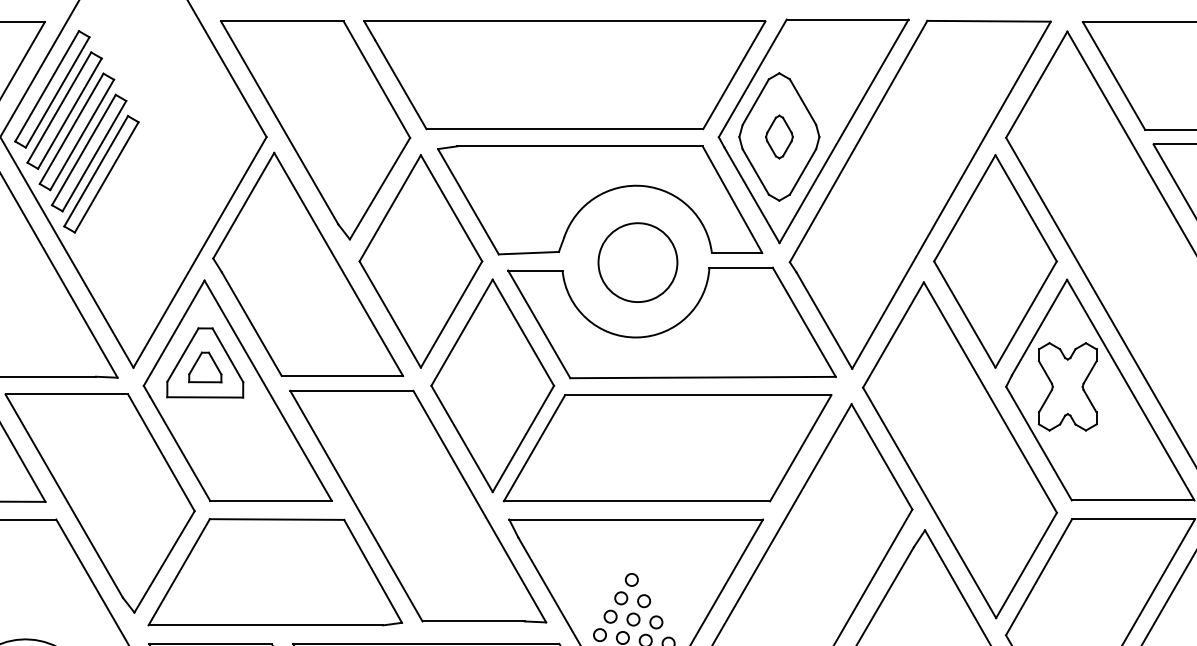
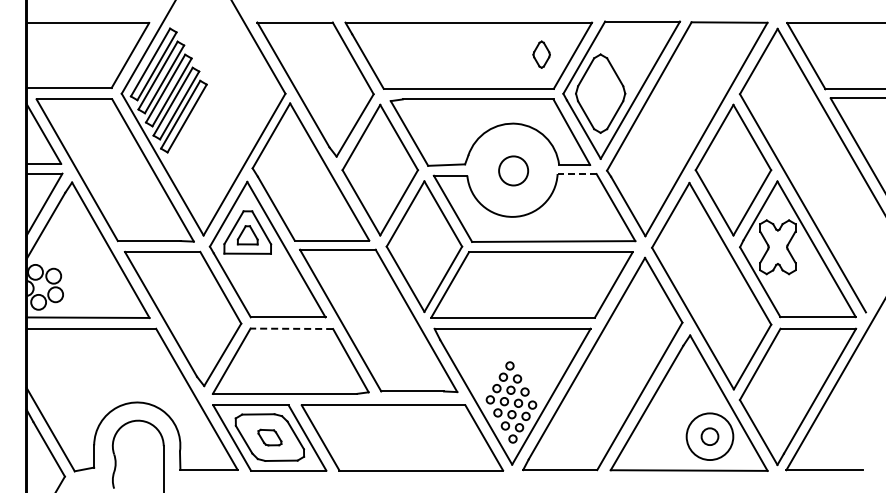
part: (779, 136) -> (541, 54), moved
circle: (637, 261) -> (513, 170), size x0.6
line: (740, 268) -> (576, 174), solid -> dashed
line: (276, 519) -> (291, 328), solid -> dashed

